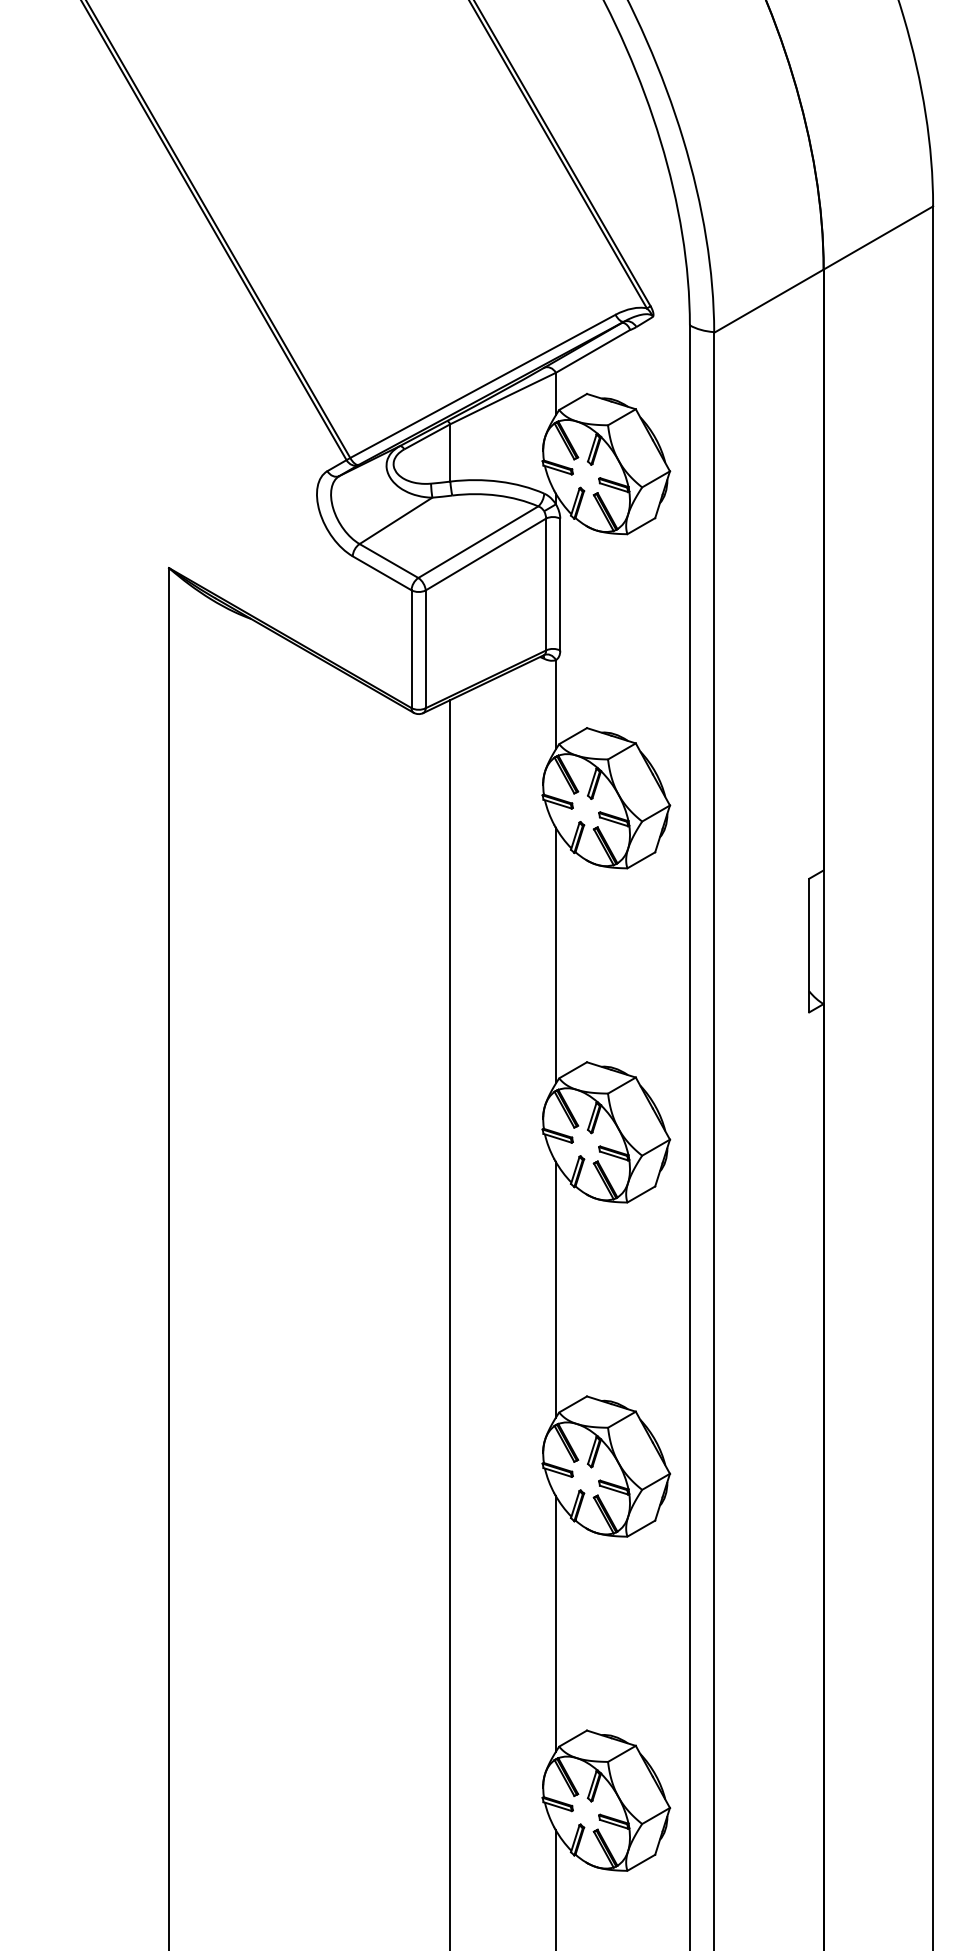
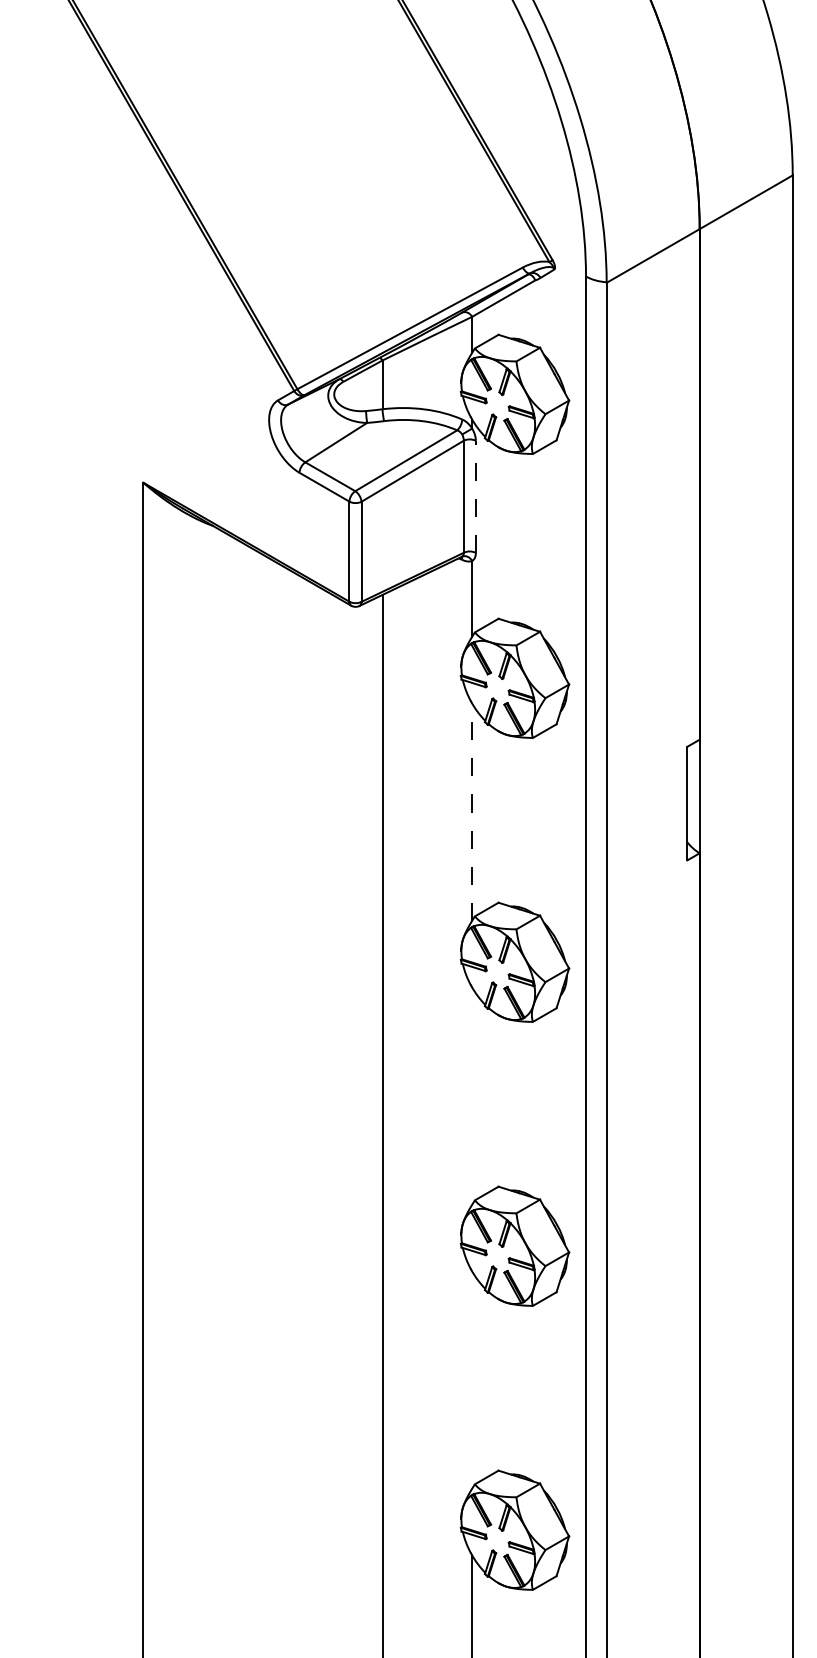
line: (560, 584) -> (476, 496), solid -> dashed
line: (555, 955) -> (471, 812), solid -> dashed
line: (555, 1289) -> (471, 1095), removed
line: (555, 1623) -> (471, 1379), removed

